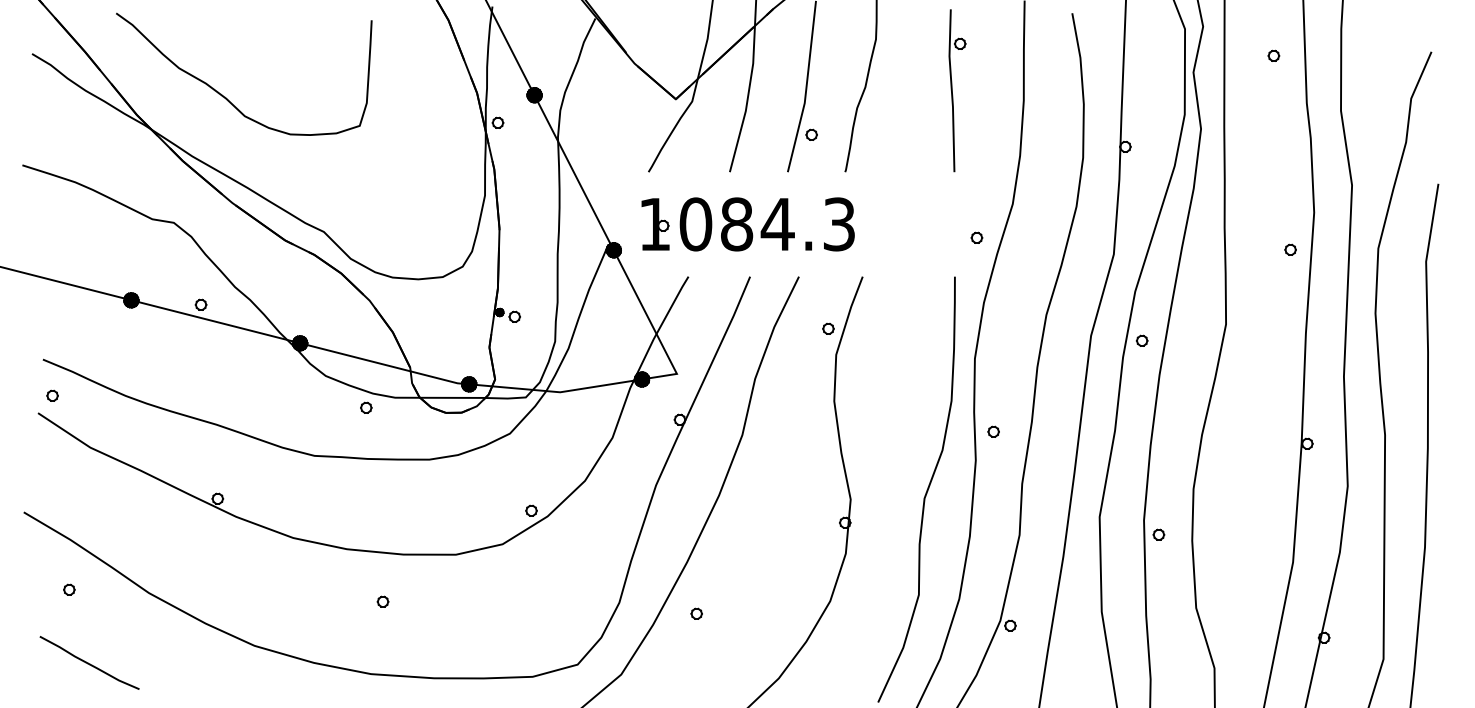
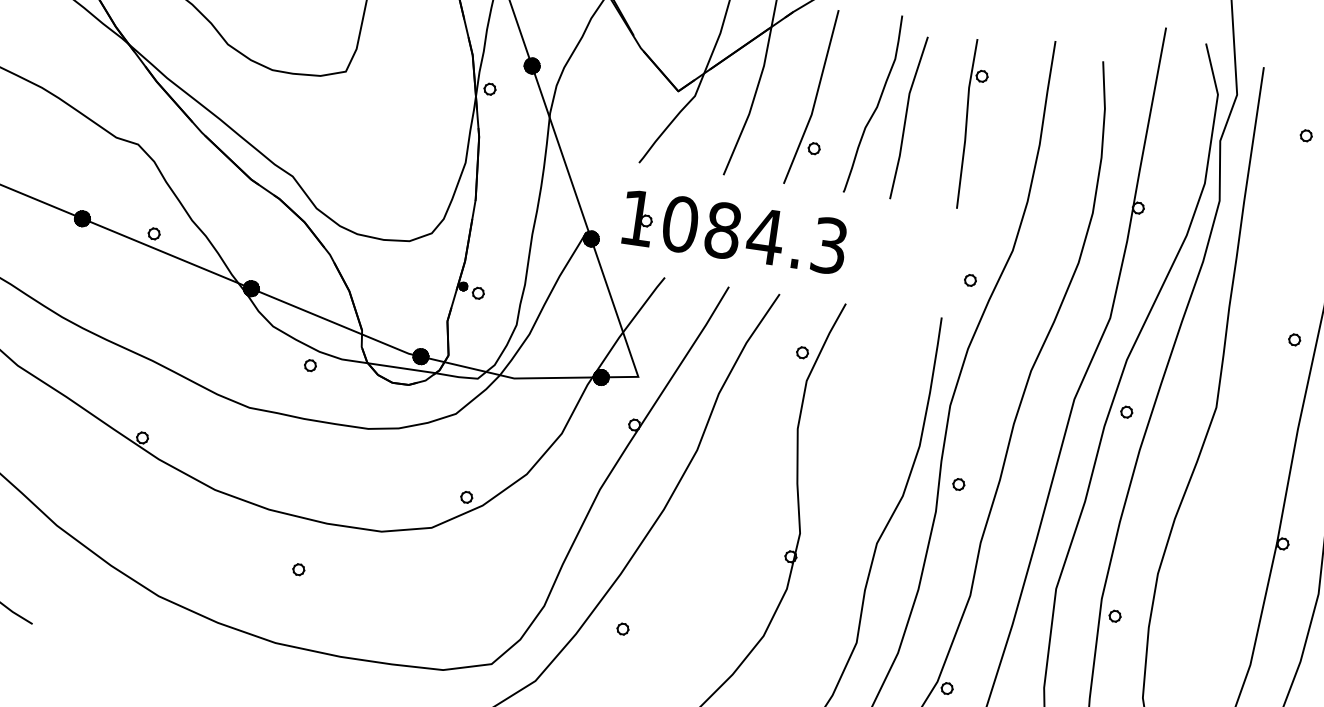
line: (894, 93) -> (906, 118), added

